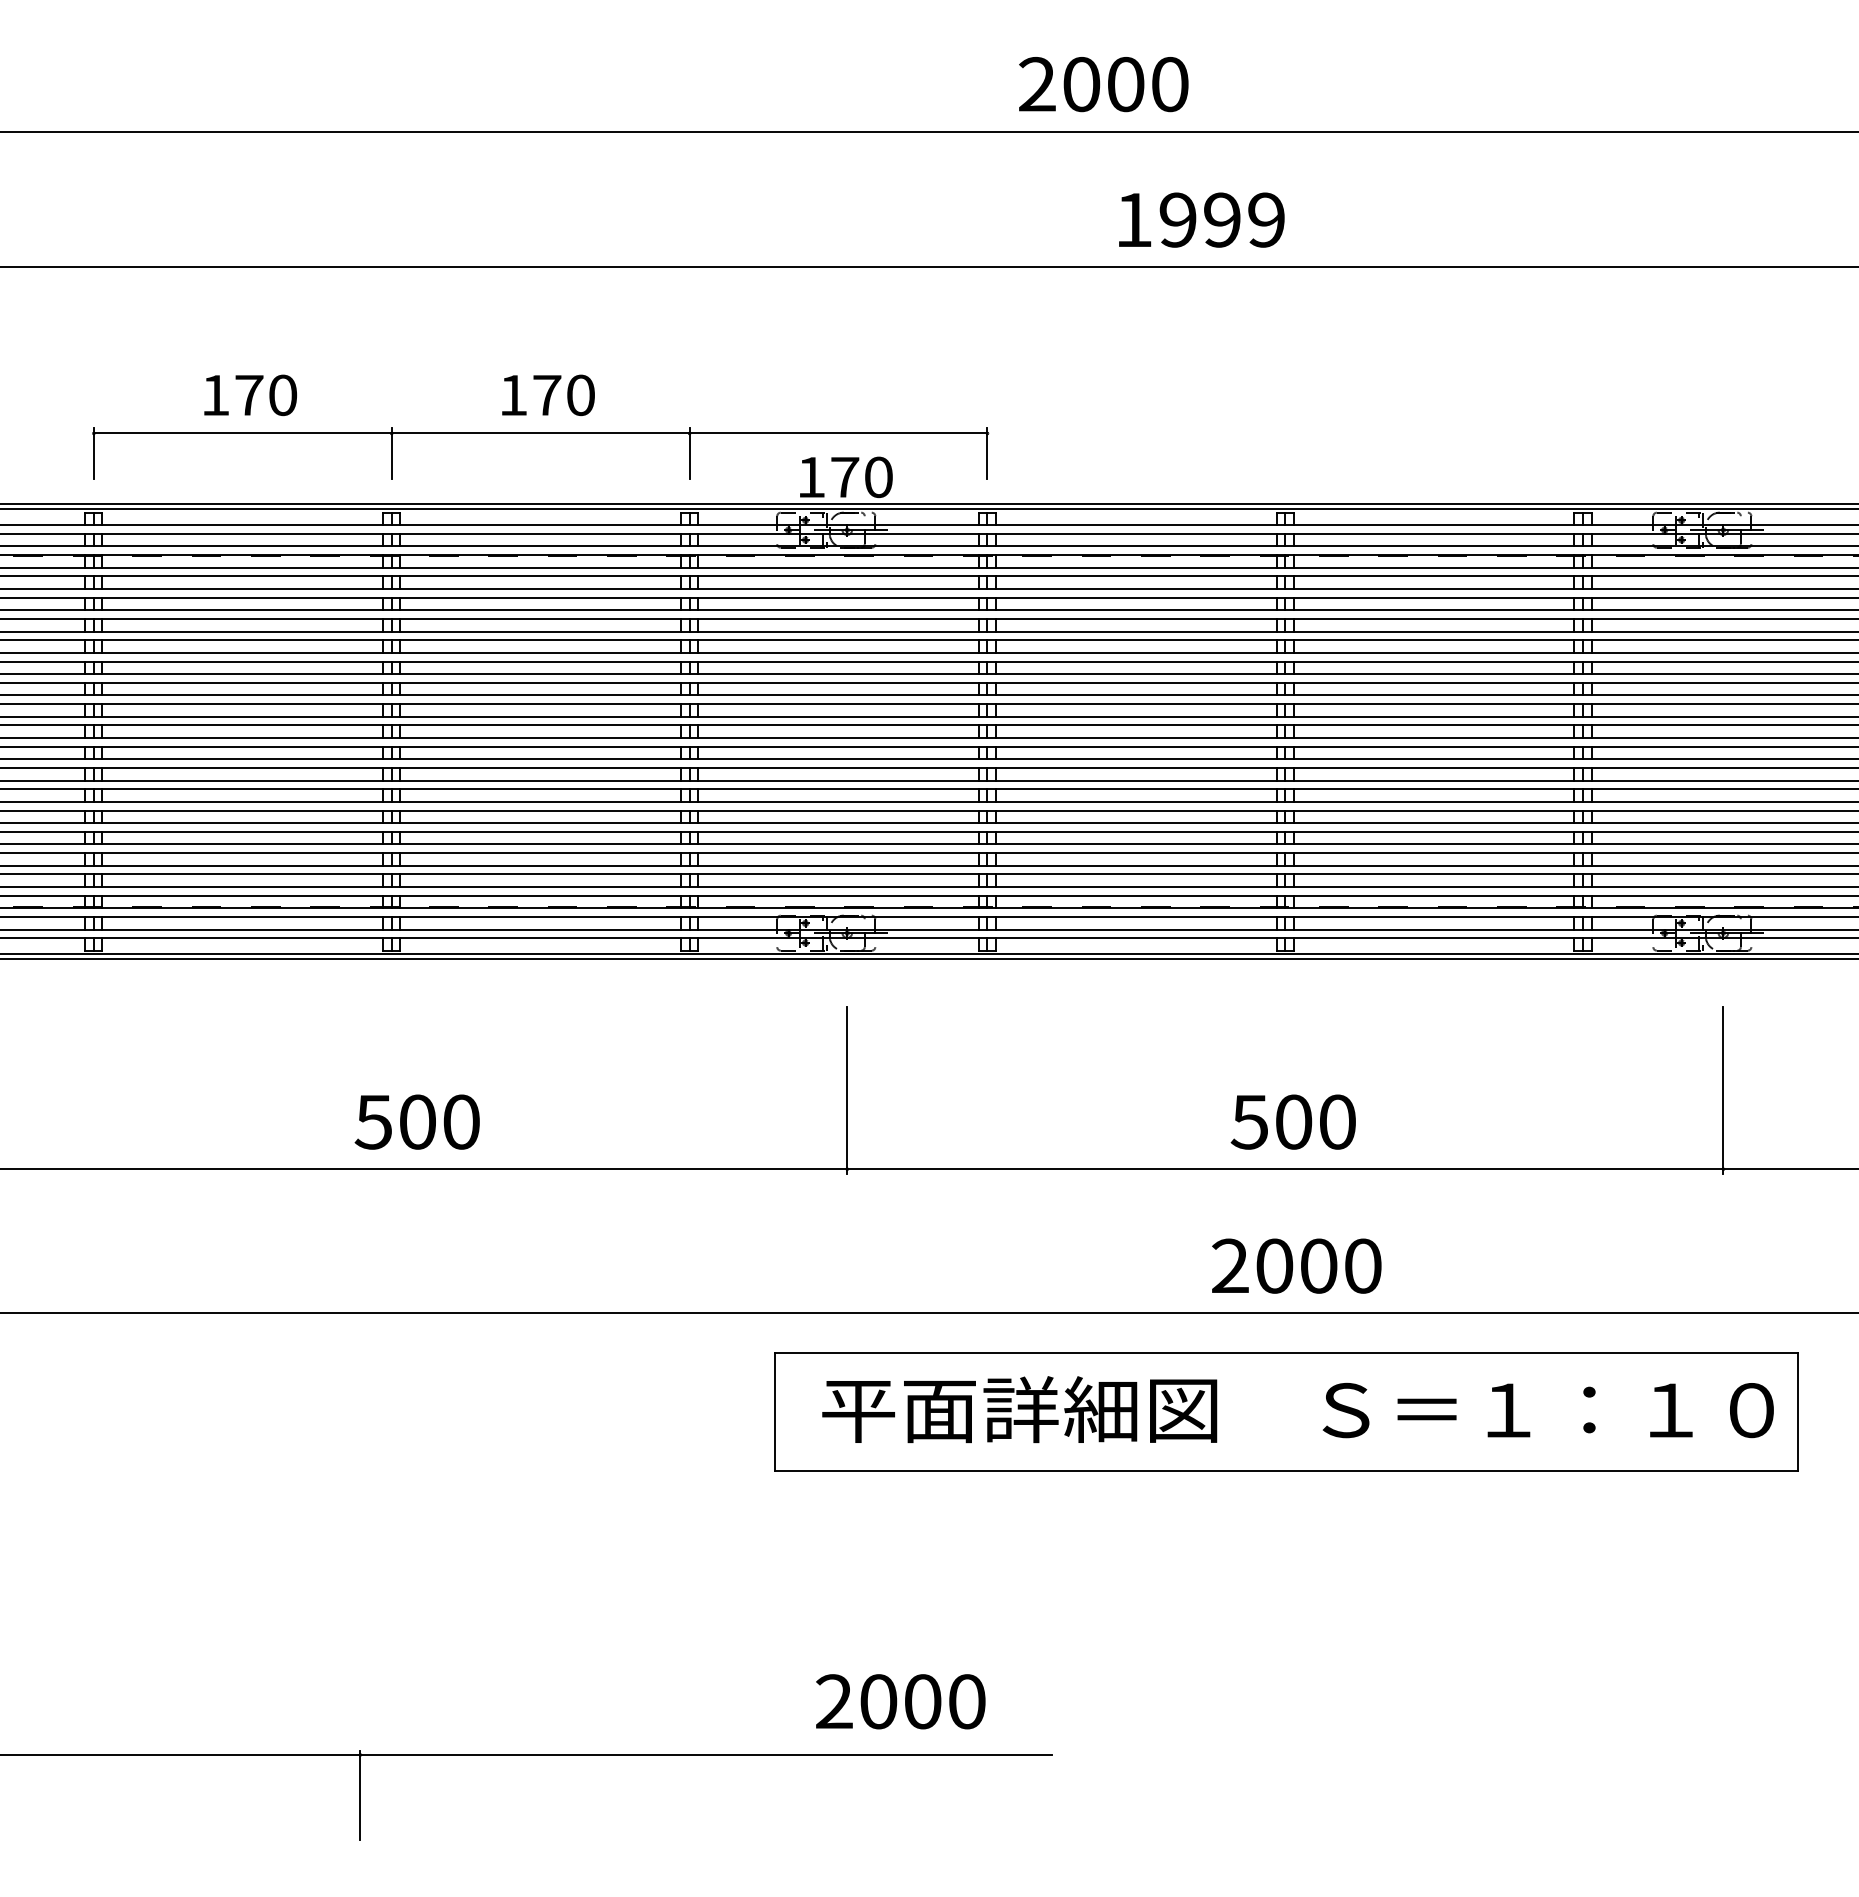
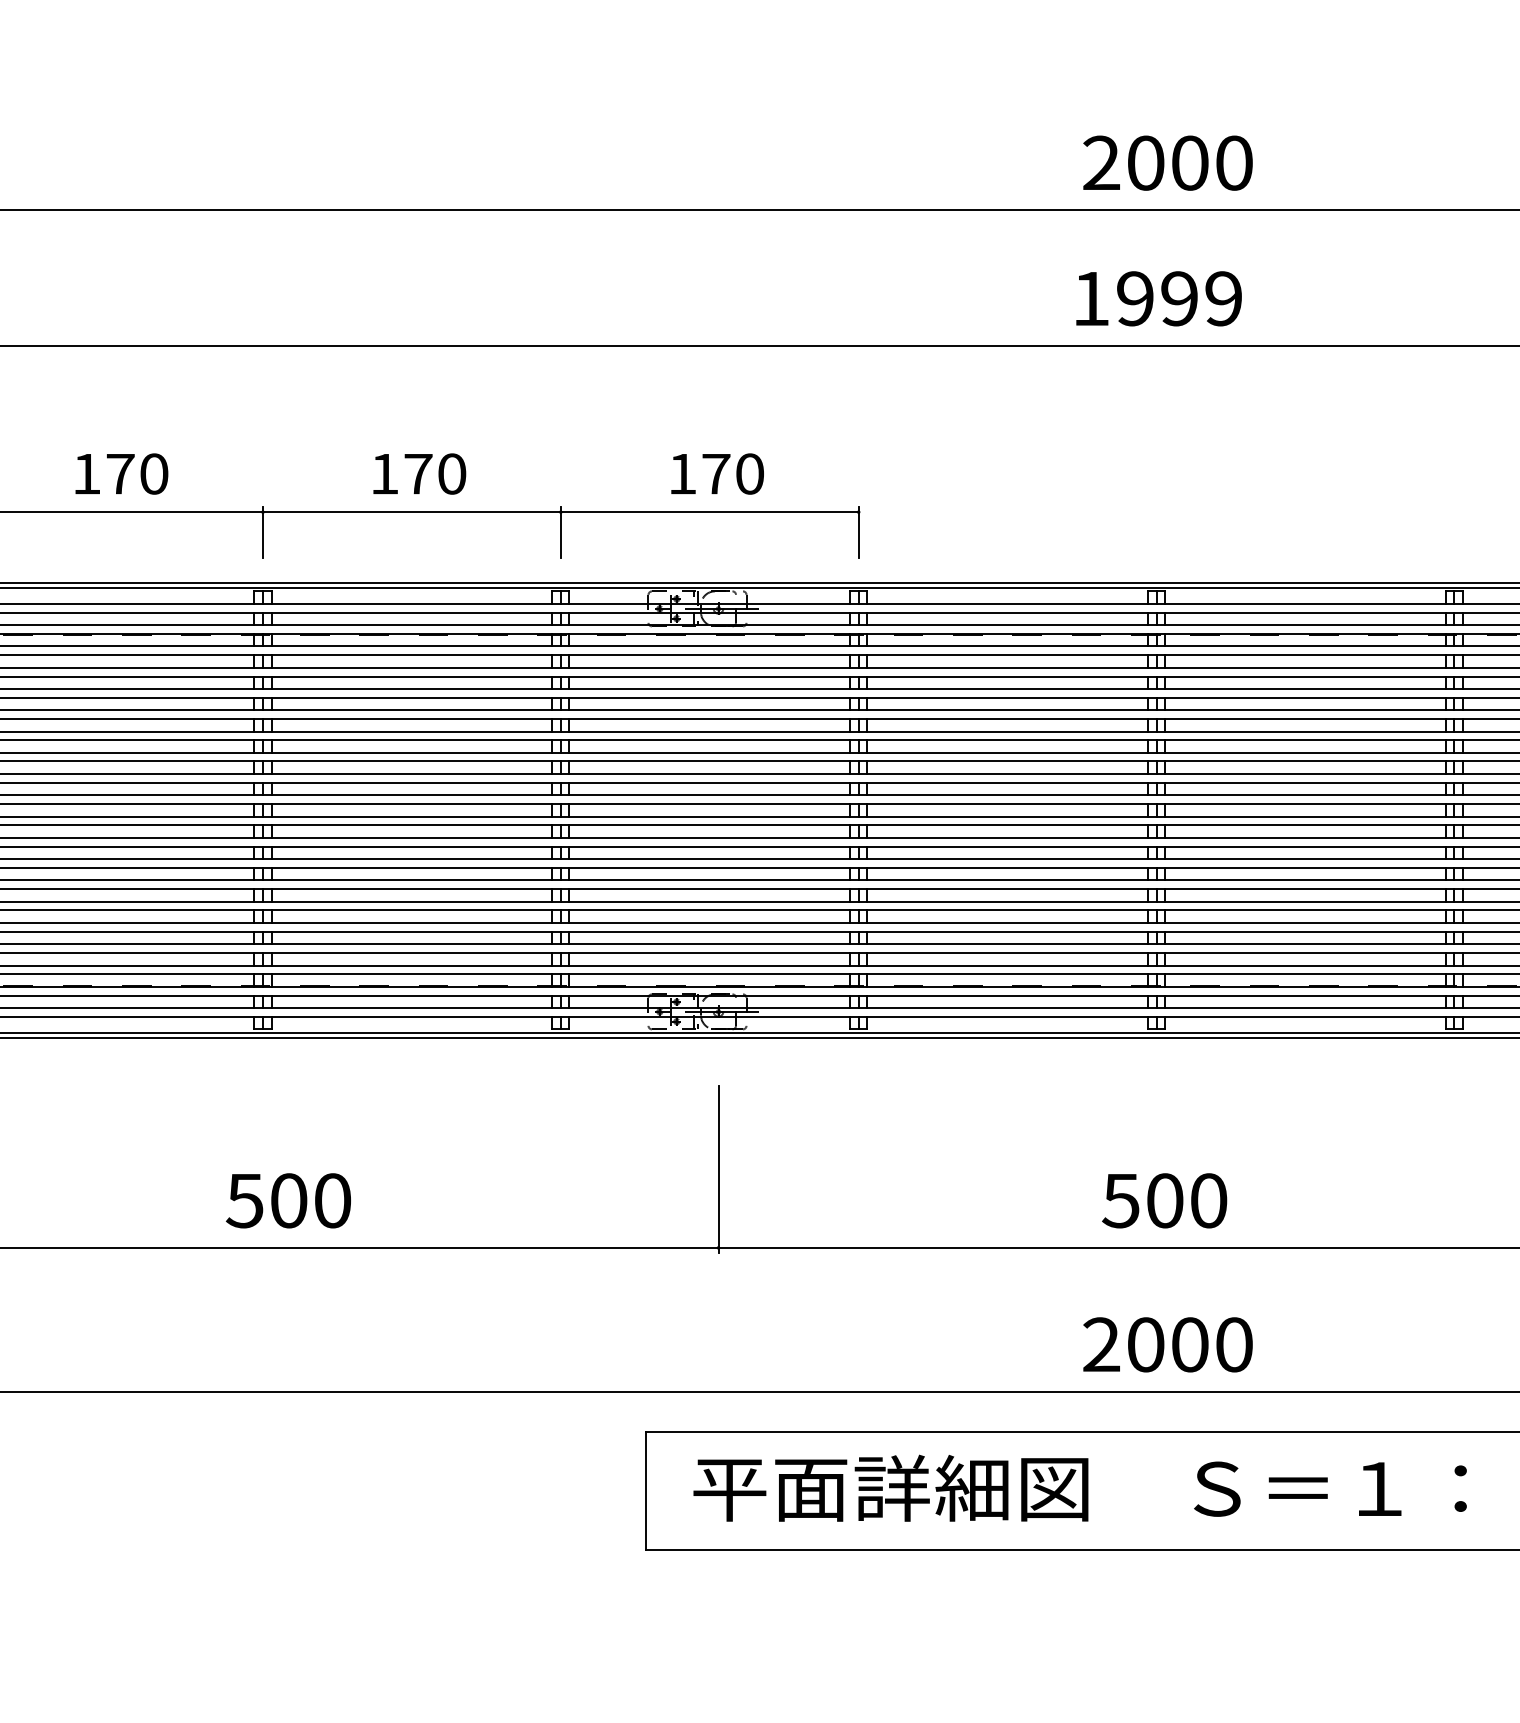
text: (1103, 84) -> (1167, 163), moved
text: (1201, 219) -> (1158, 298), moved
text: (846, 476) -> (717, 473), moved

